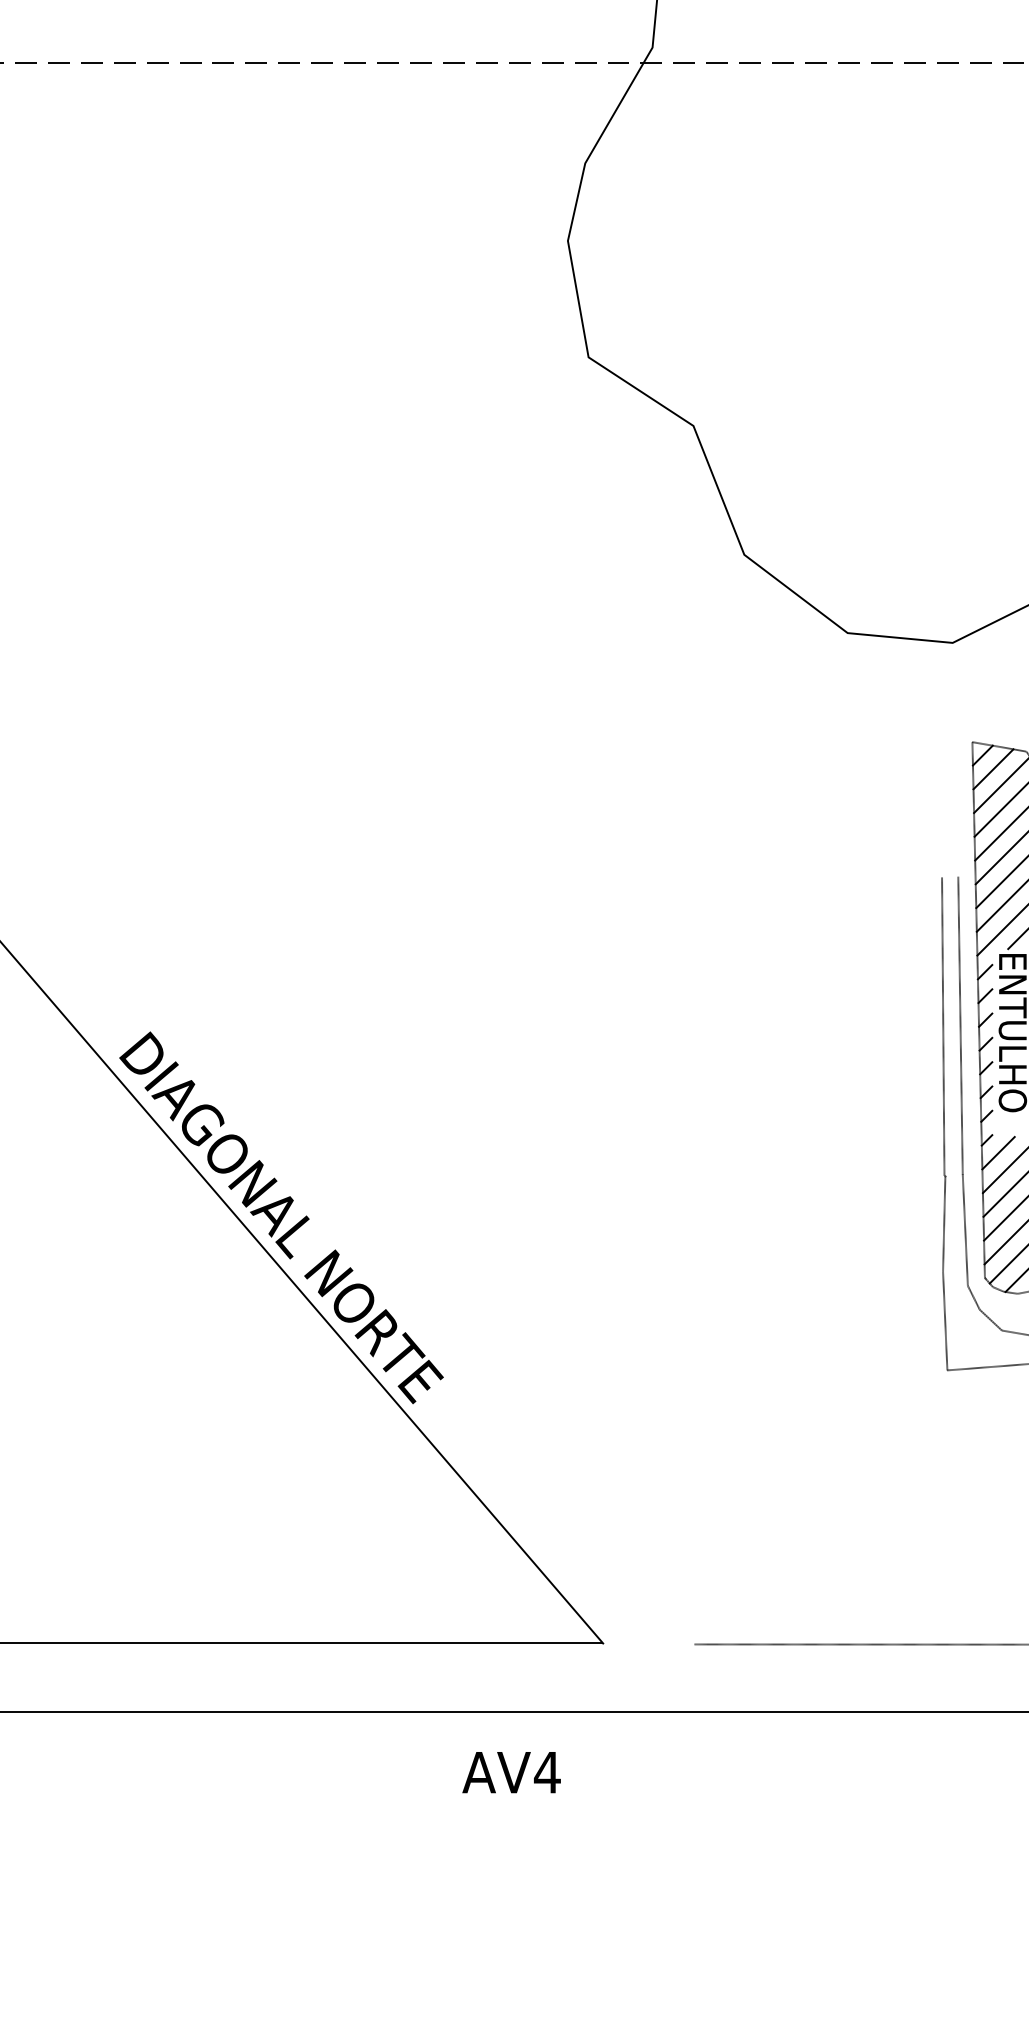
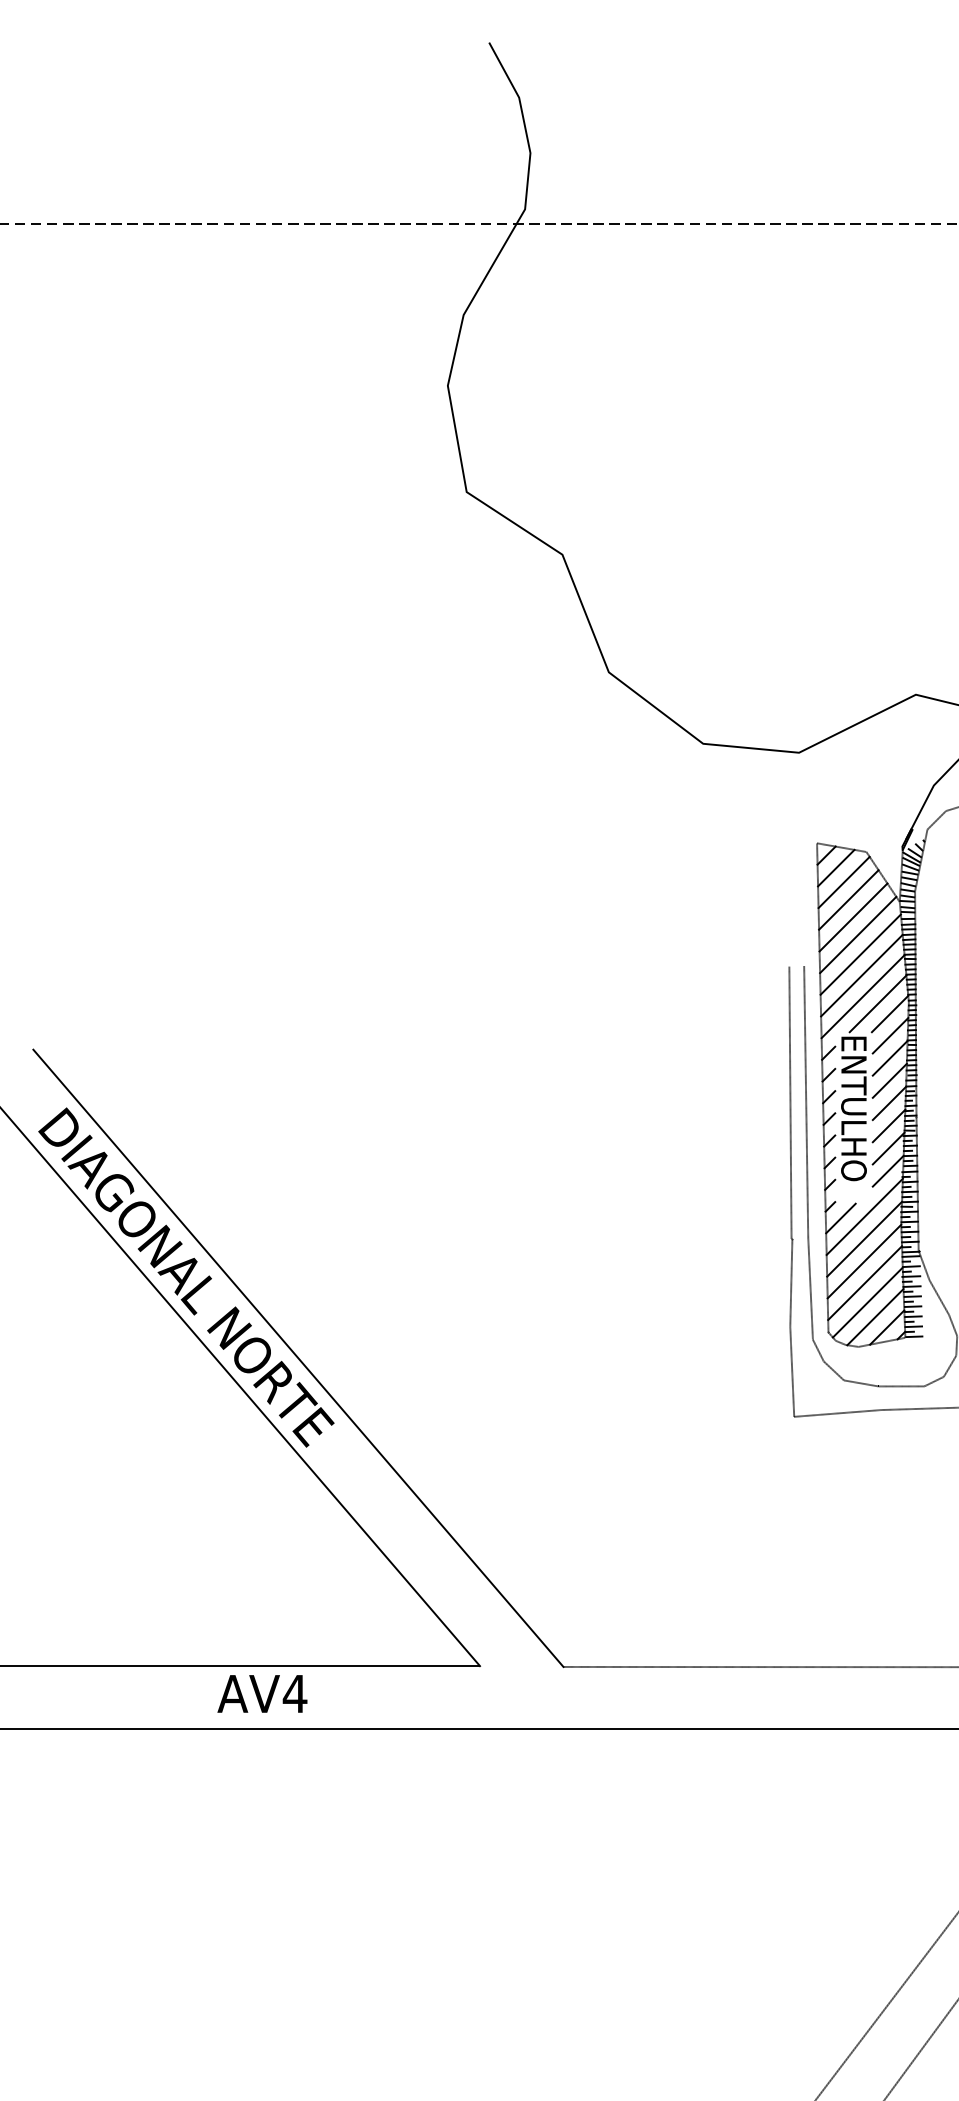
line: (404, 1305) -> (298, 1357), added
text: (511, 1772) -> (262, 1693), moved

